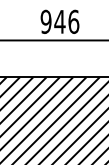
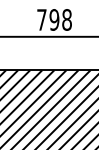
text: (59, 21) -> (54, 19), 946 -> 798

